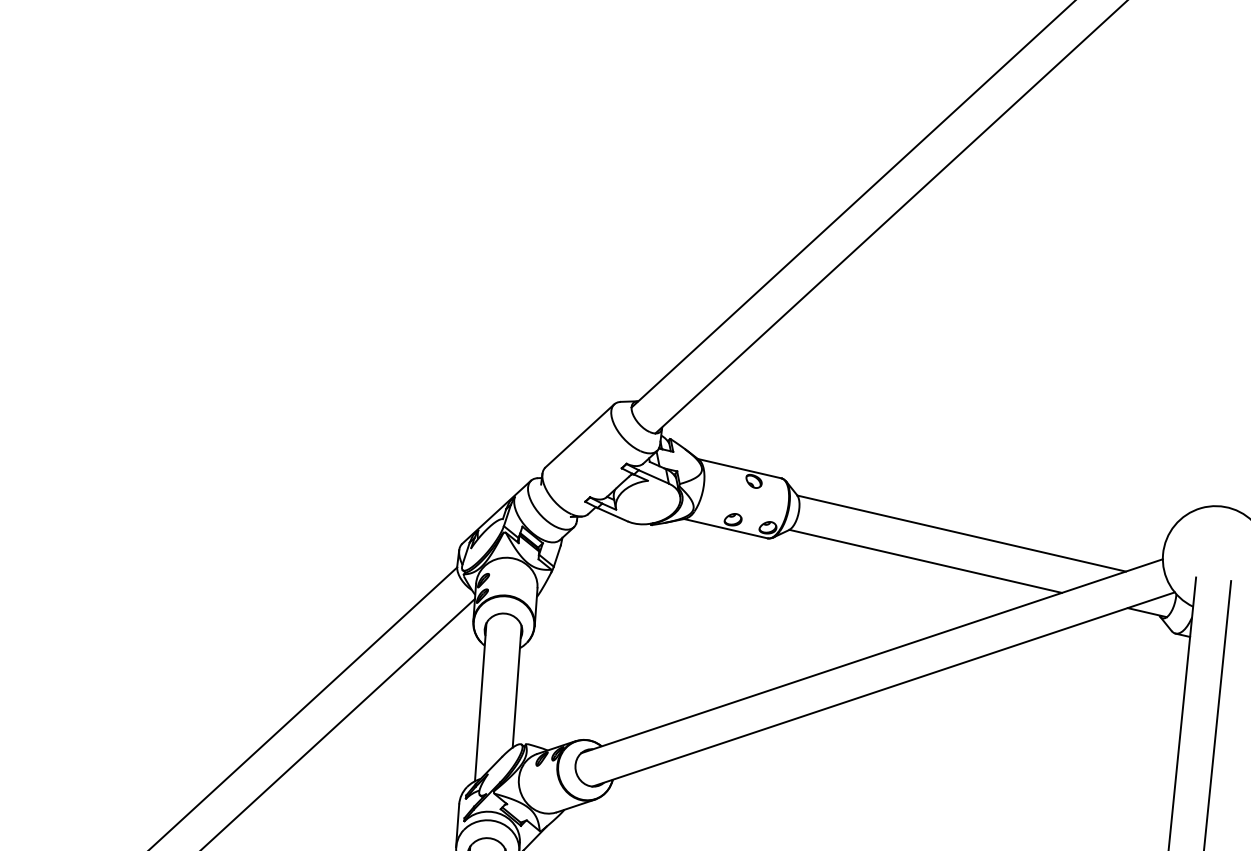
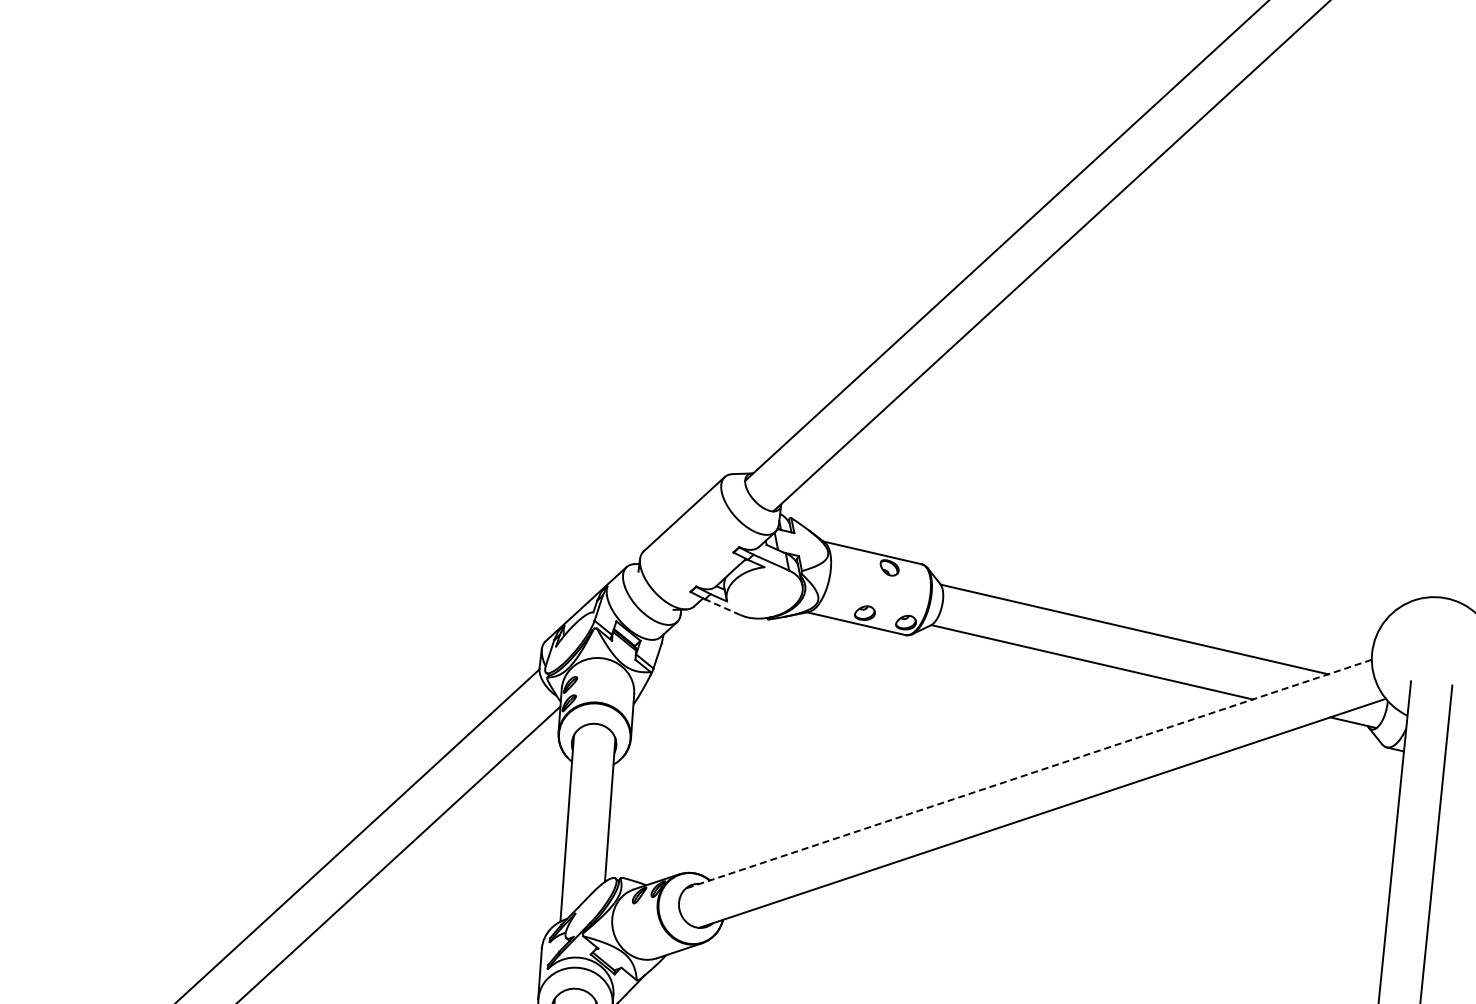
line: (612, 514) -> (722, 607), solid -> dashed
line: (871, 656) -> (1028, 774), solid -> dashed

